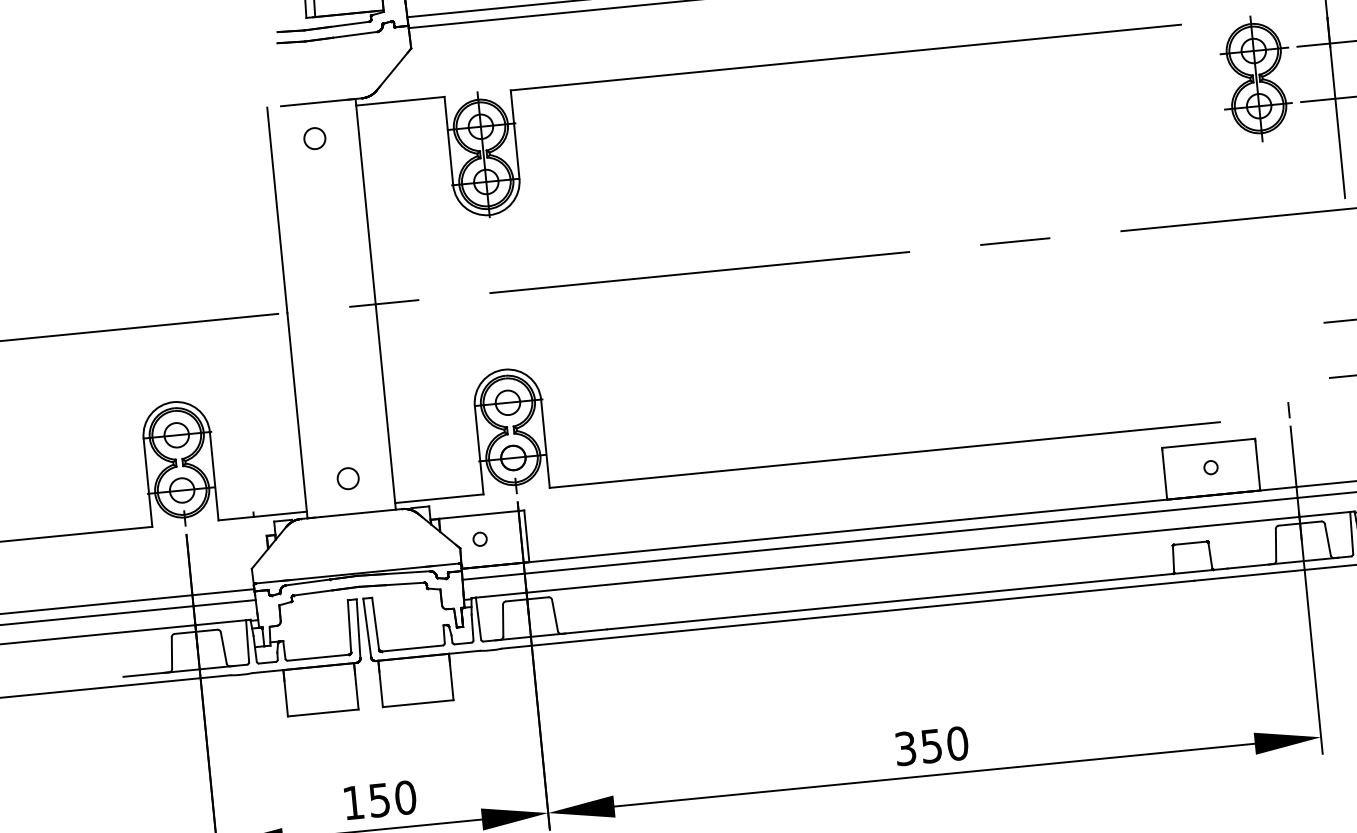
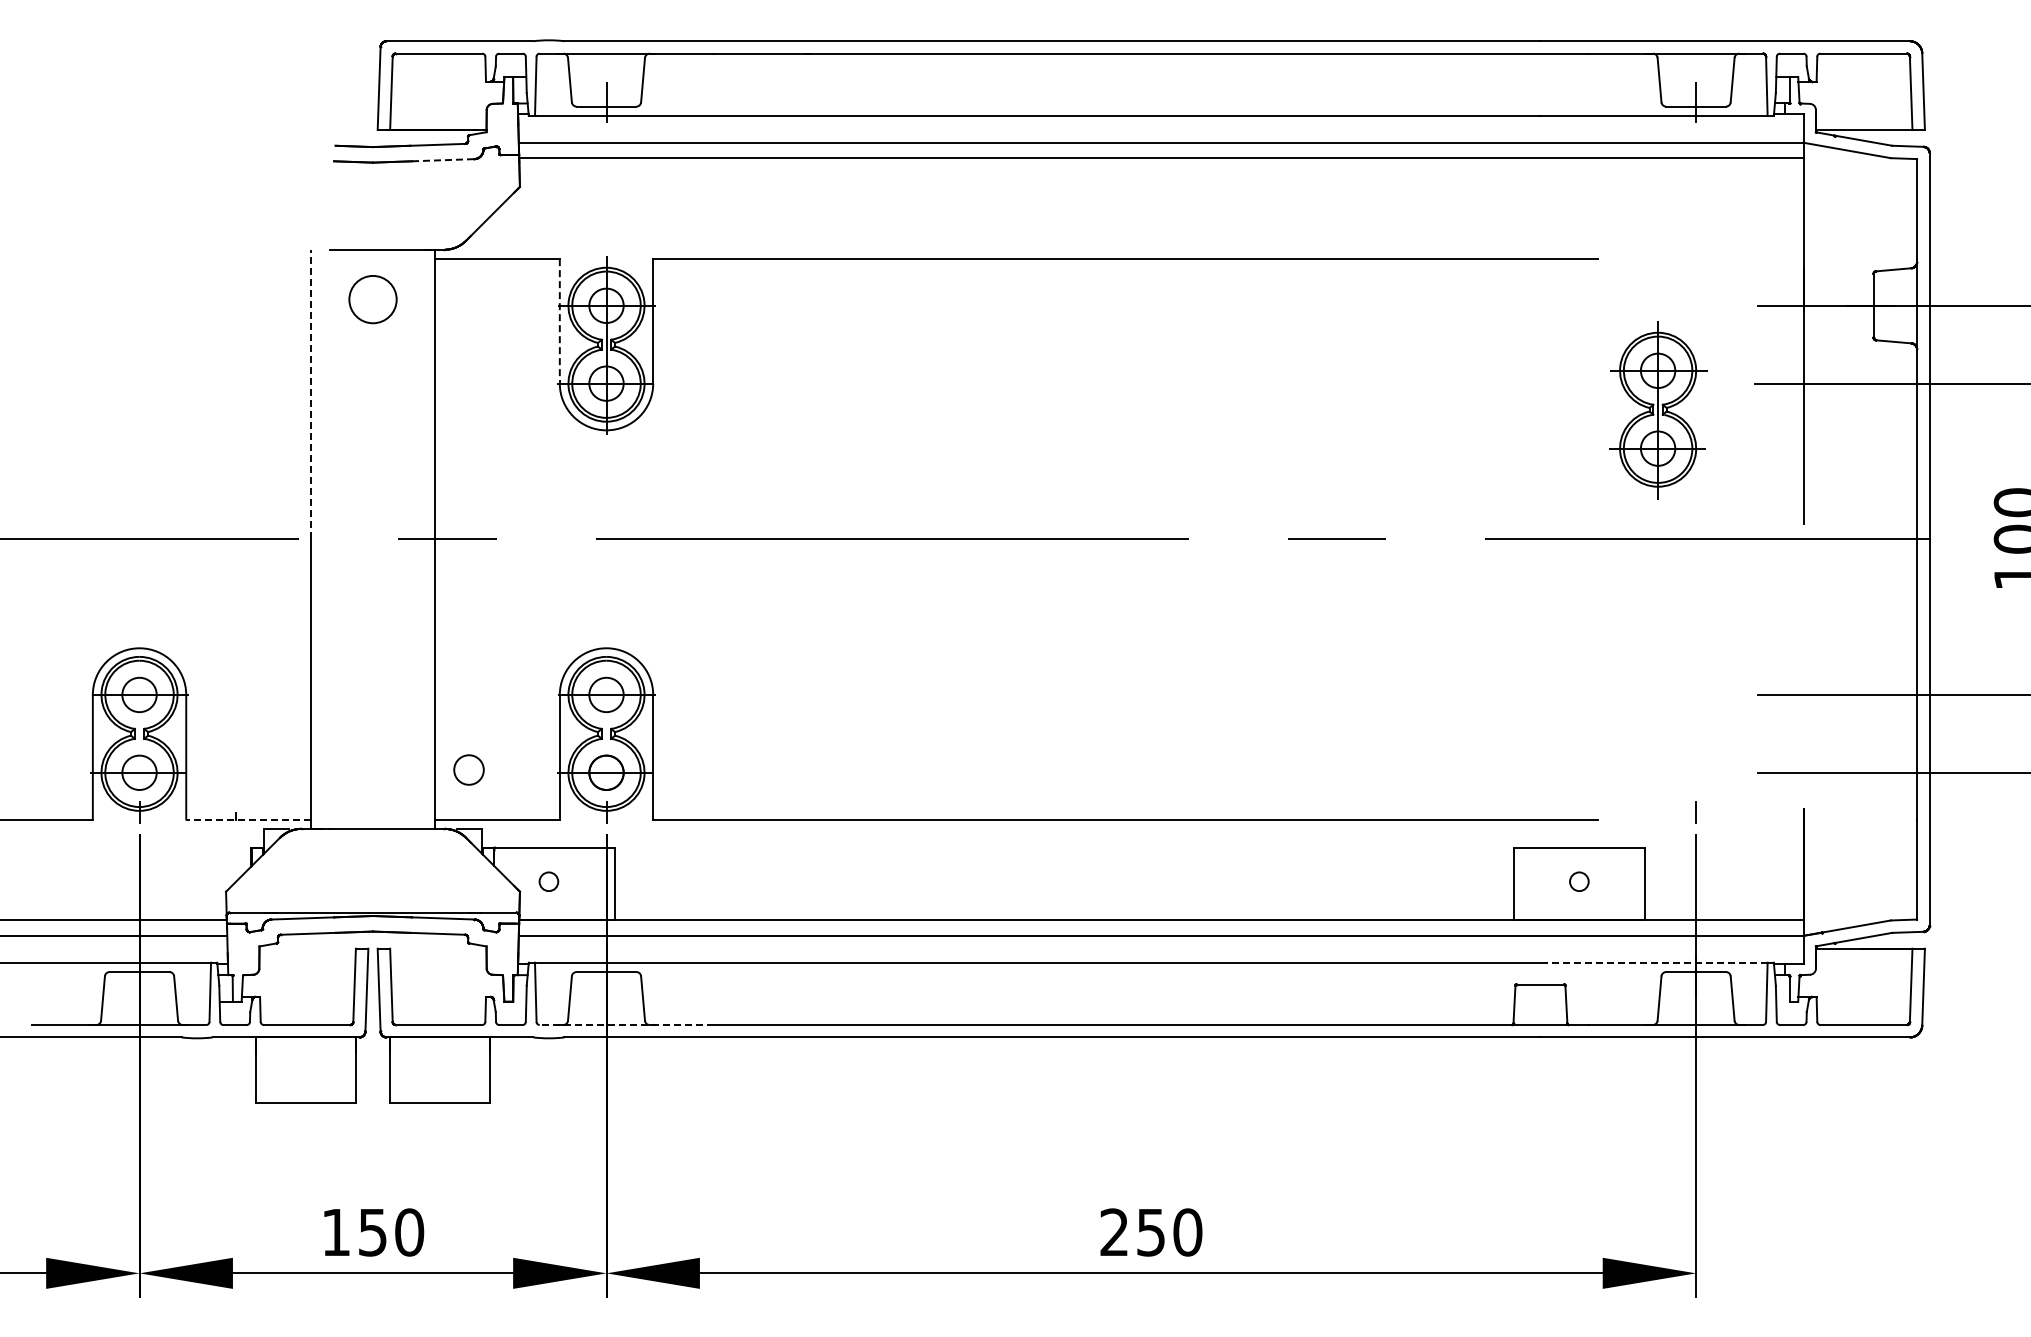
line: (355, 35) -> (443, 160), solid -> dashed
part: (1256, 79) -> (1658, 410), moved
circle: (314, 138) -> (372, 299), size x1.6
line: (448, 141) -> (559, 321), solid -> dashed
line: (277, 210) -> (310, 394), solid -> dashed
circle: (347, 478) -> (468, 769), moved
line: (262, 516) -> (248, 819), solid -> dashed
line: (1269, 519) -> (1654, 962), solid -> dashed
line: (545, 635) -> (626, 1024), solid -> dashed
text: (905, 748) -> (1114, 1232), 350 -> 250

